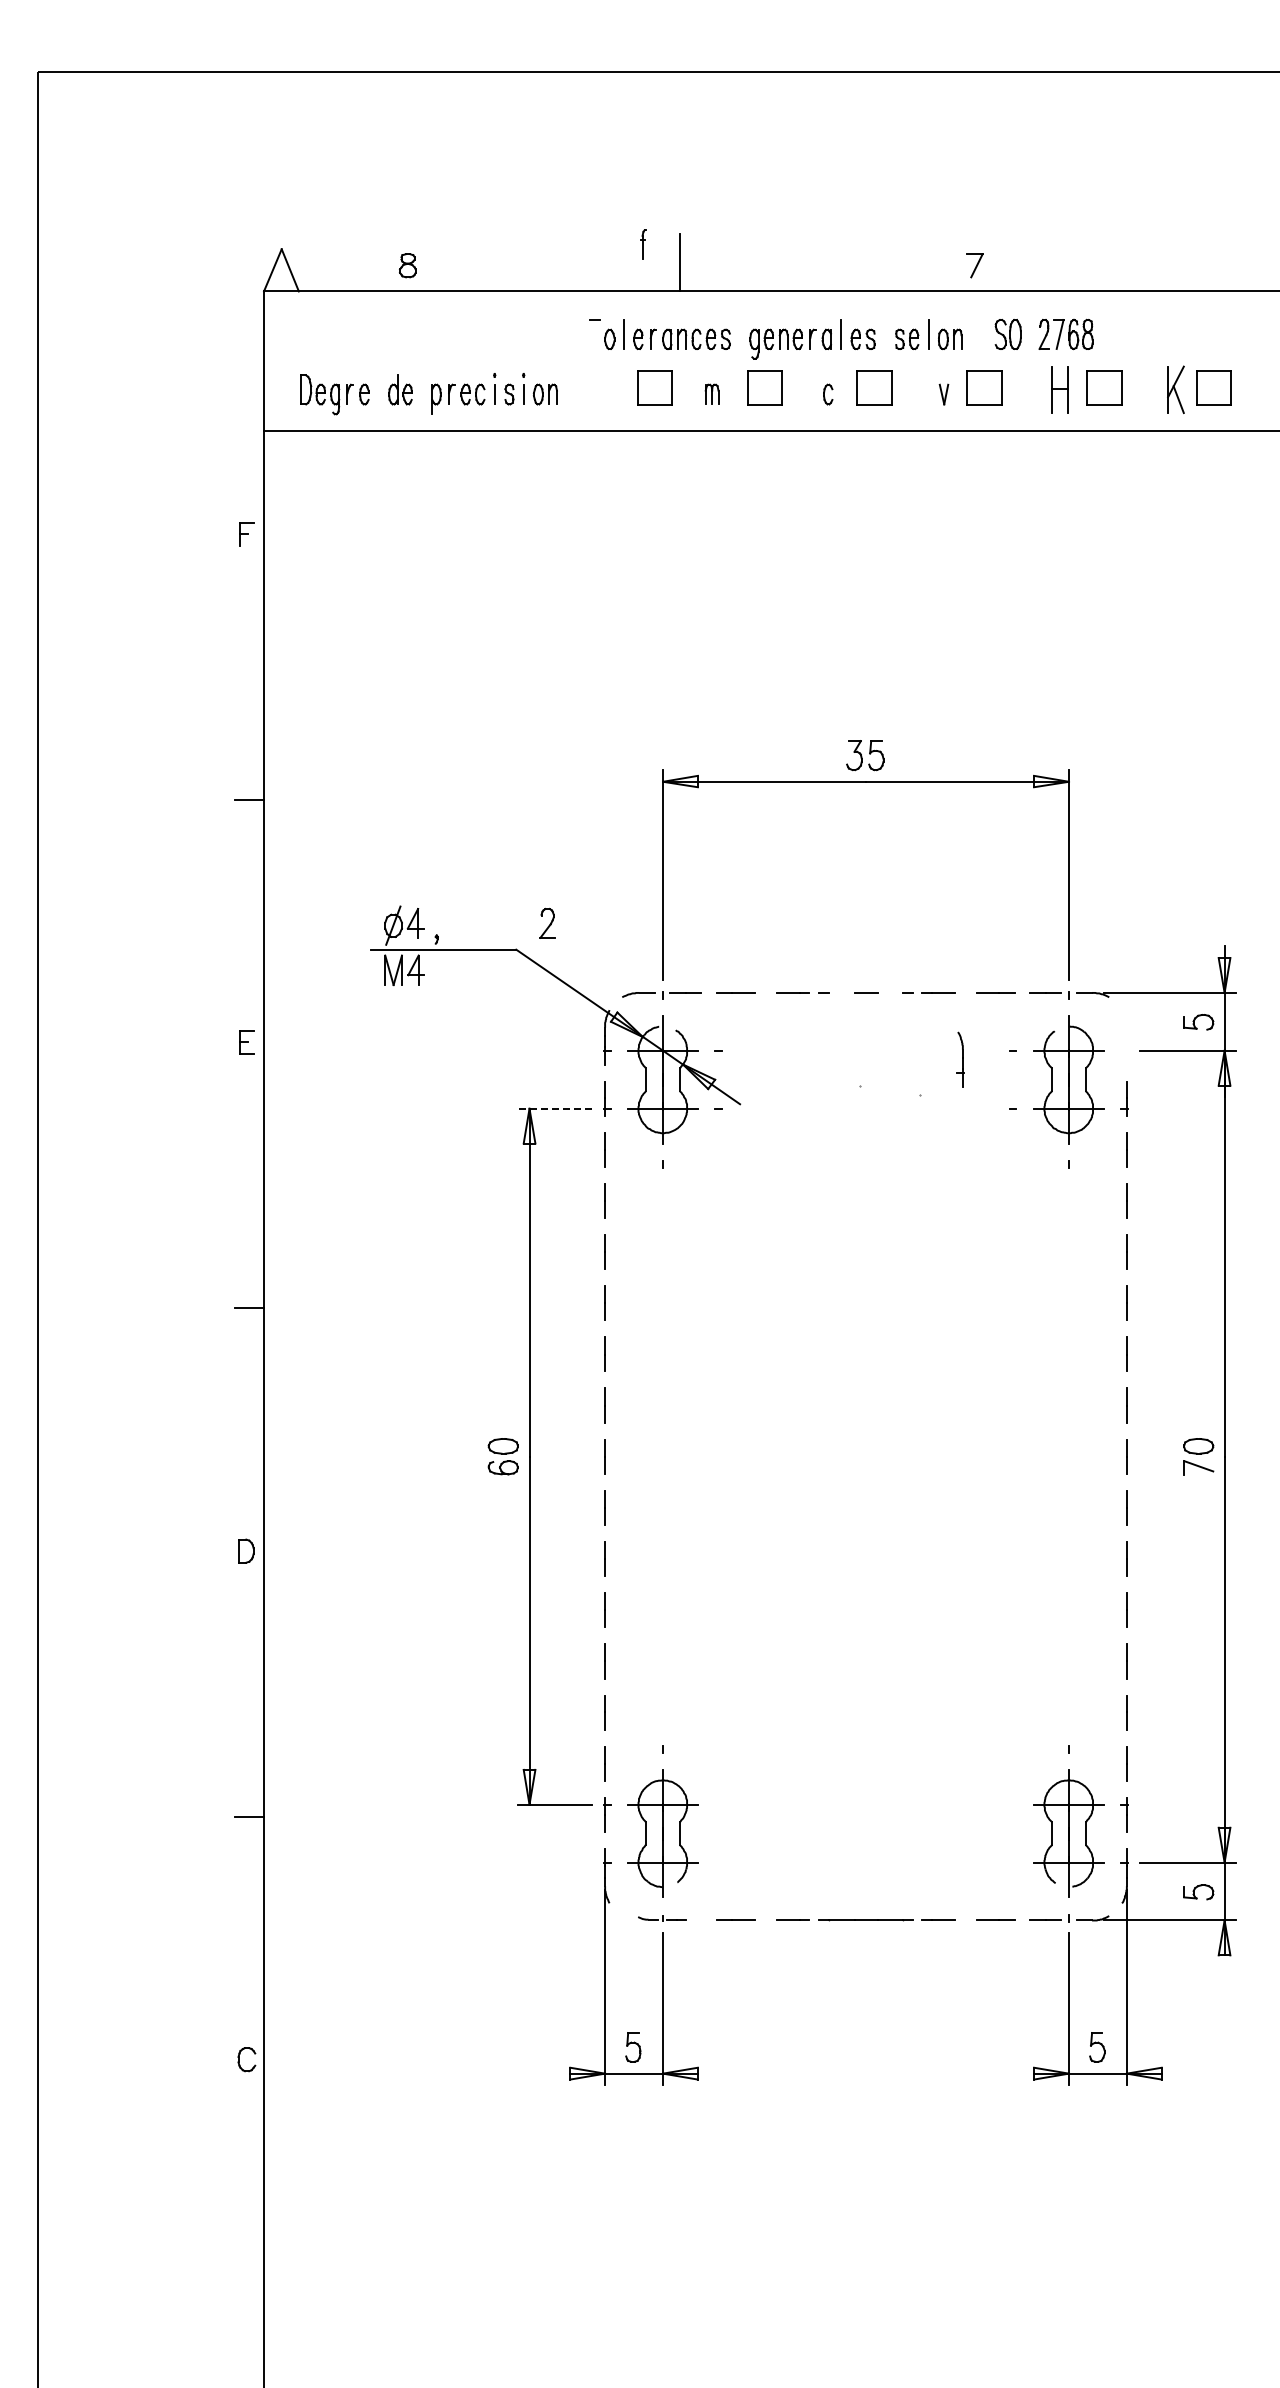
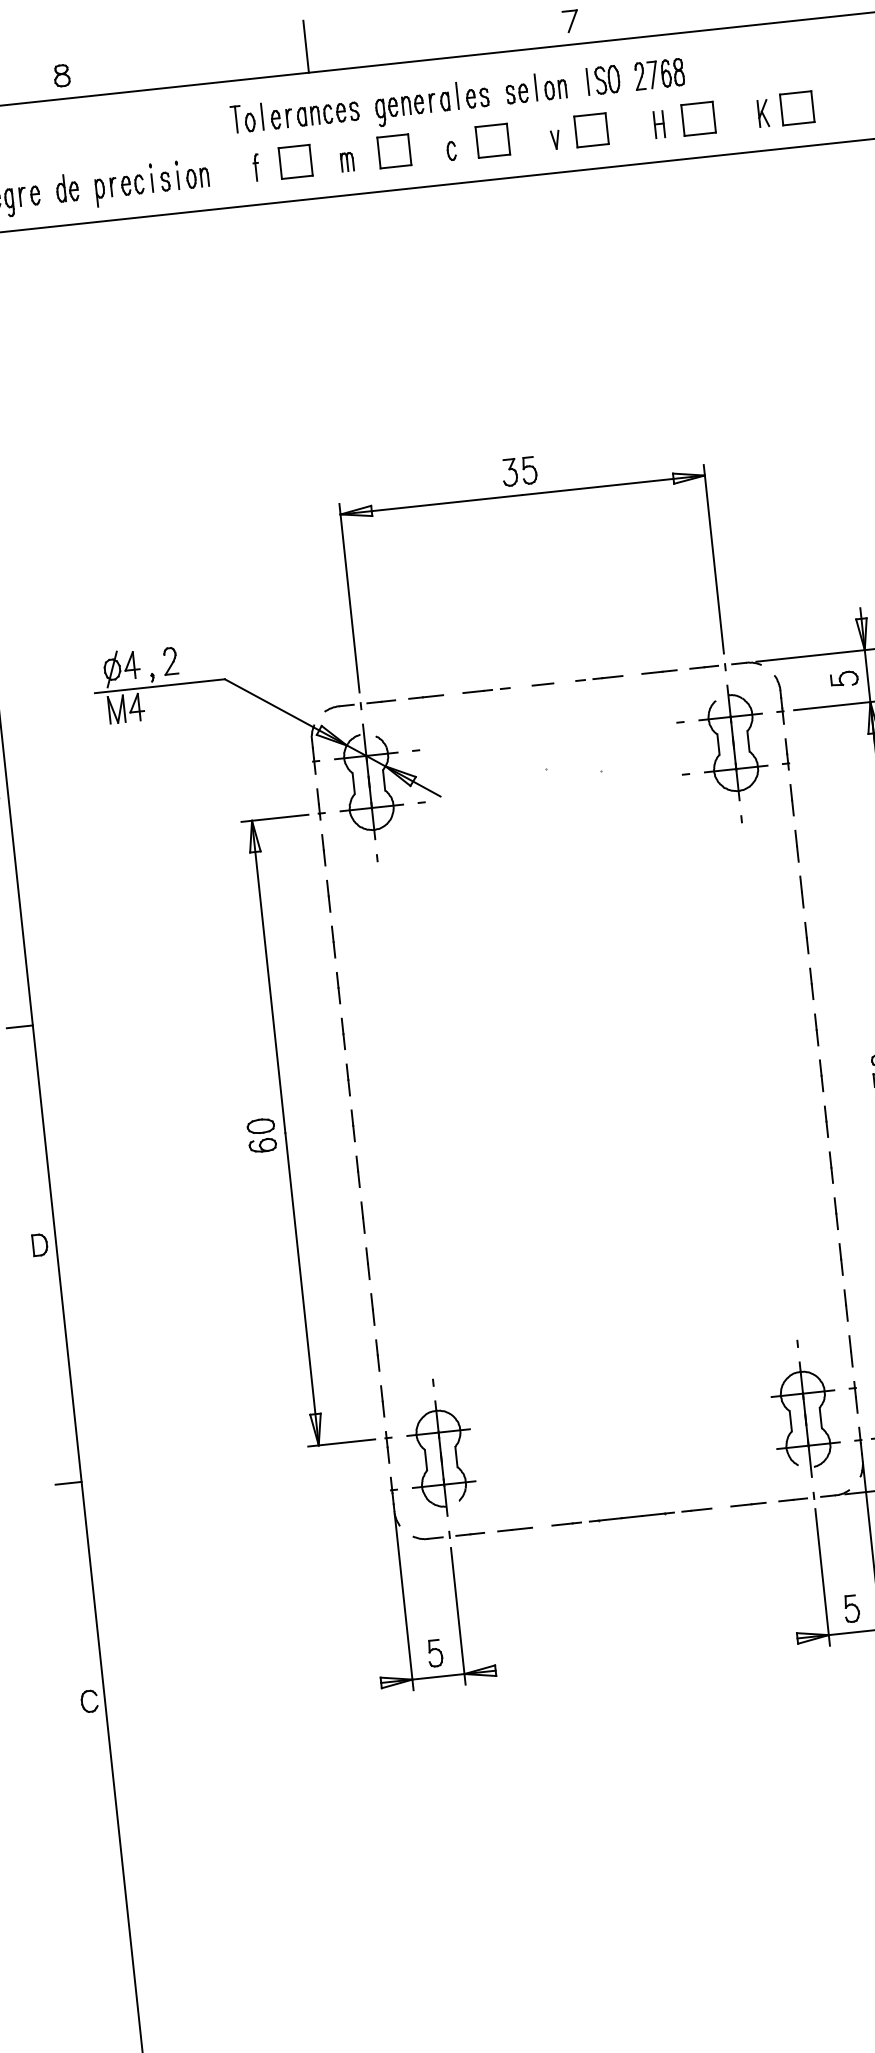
part: (643, 244) -> (256, 167), moved
line: (594, 333) -> (235, 118), added
line: (986, 333) -> (587, 81), added
part: (1059, 389) -> (658, 124), size x0.62
part: (1175, 389) -> (762, 113), size x0.62
part: (547, 922) -> (170, 660), moved
part: (960, 1059) -> (779, 699), moved
line: (554, 1108) -> (274, 818), dashed -> solid
part: (661, 1918) -> (448, 1534), size x1.67

